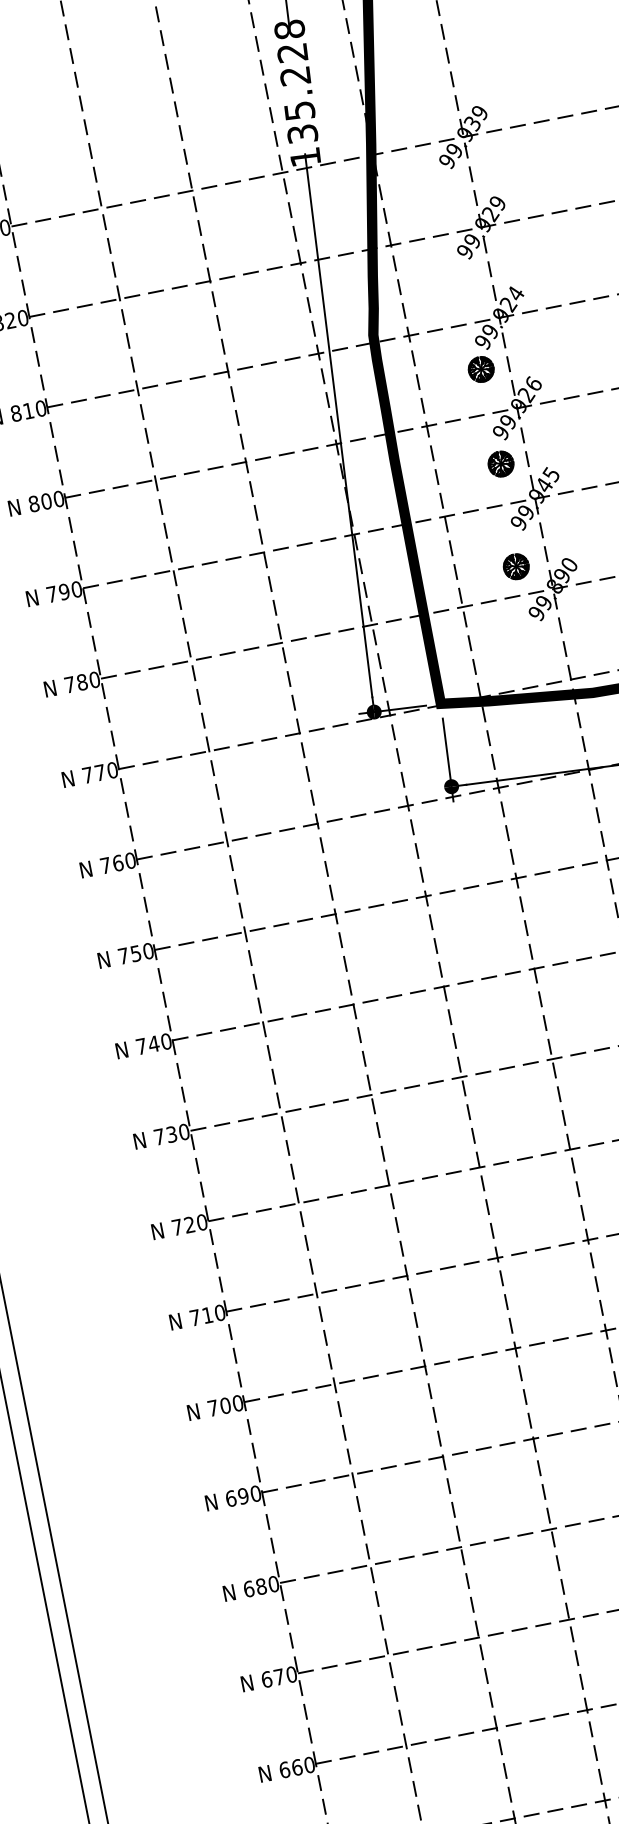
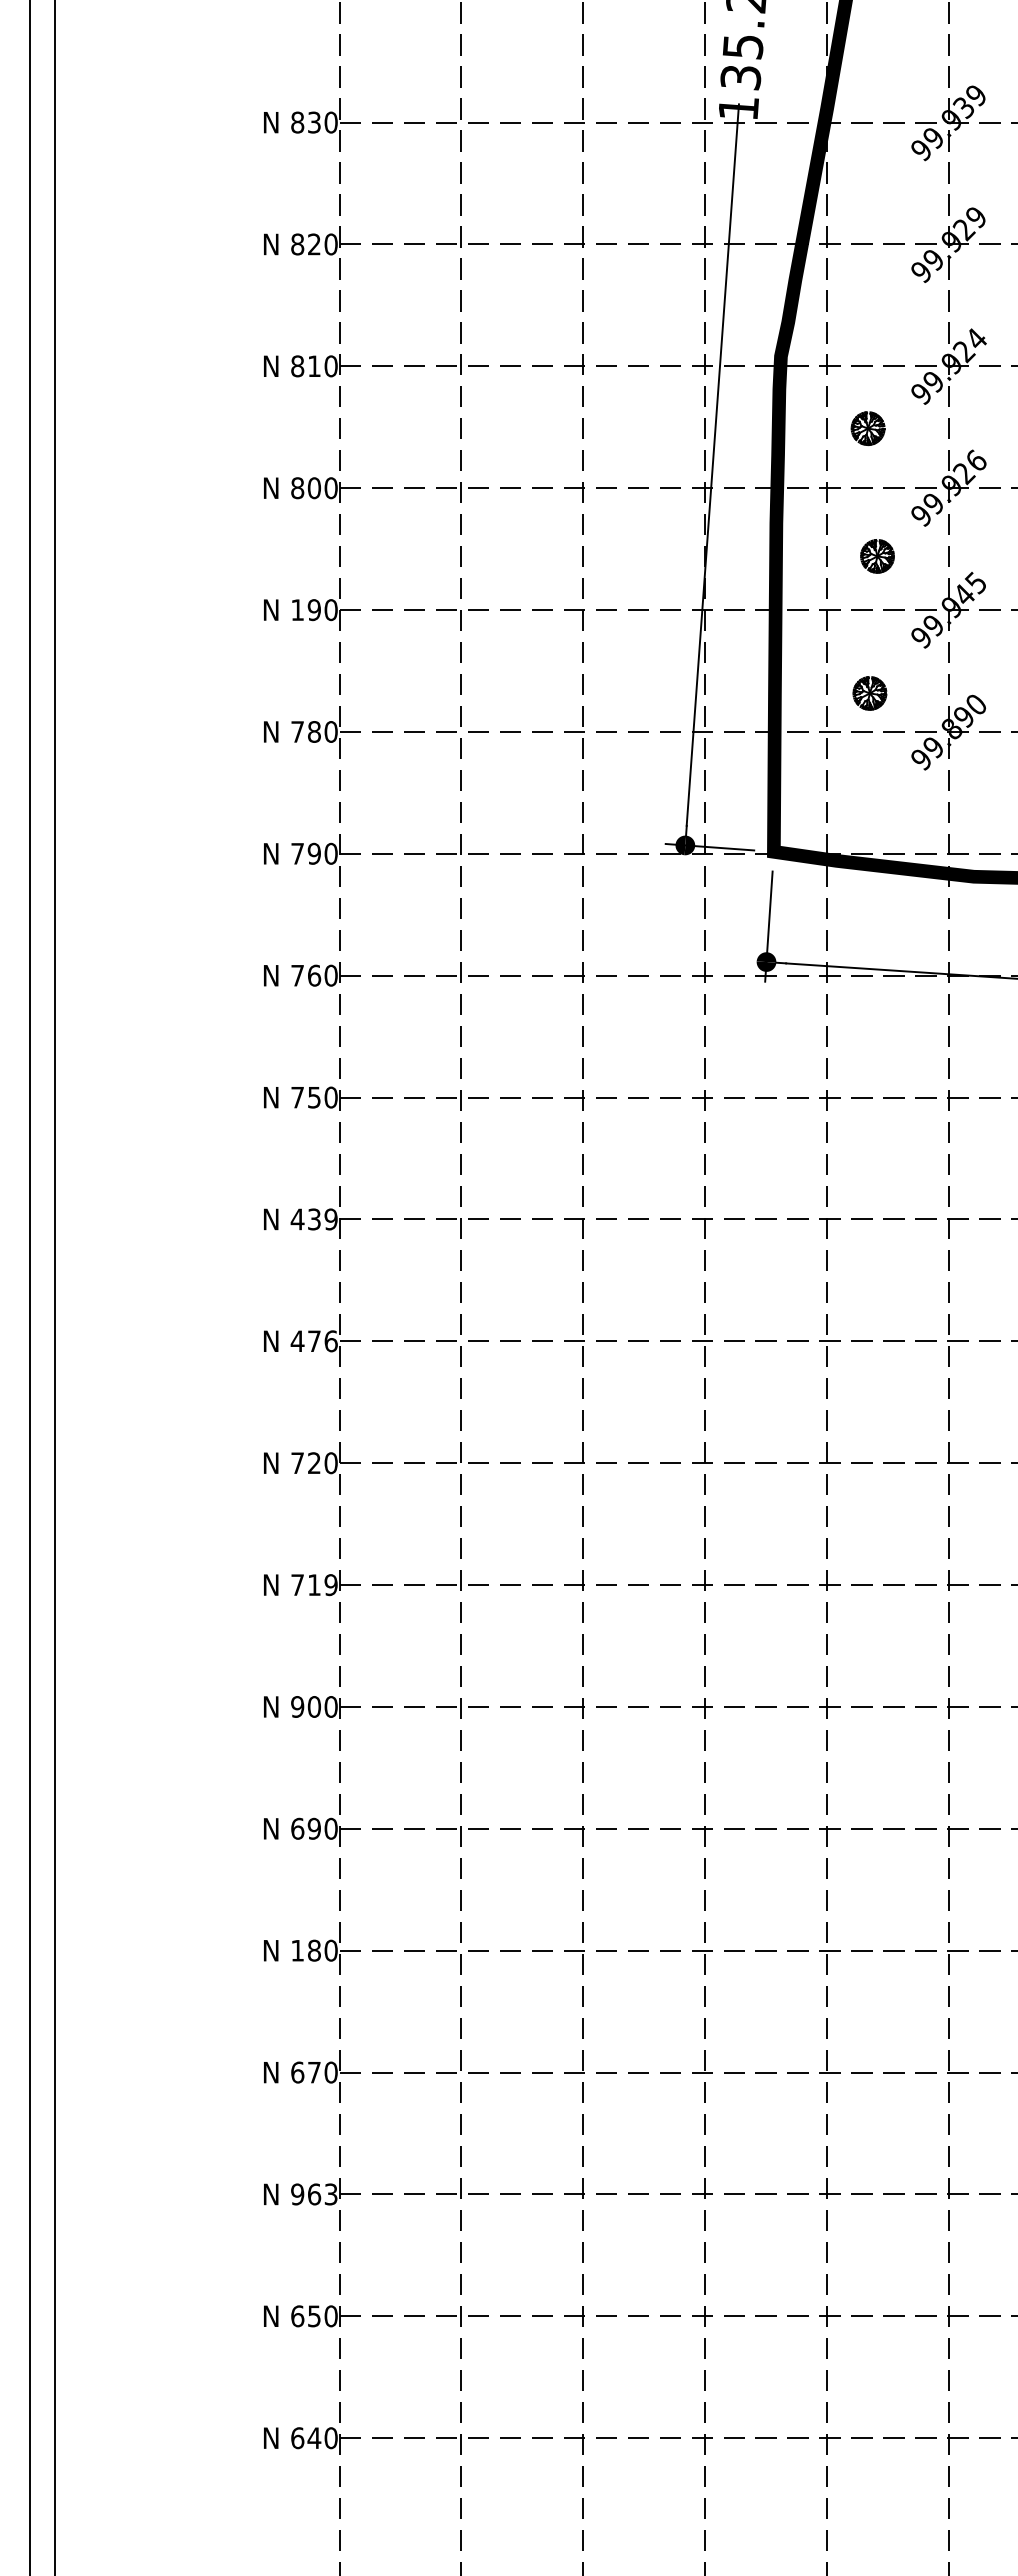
part: (480, 369) -> (867, 428), moved
part: (501, 464) -> (877, 556), moved
part: (516, 566) -> (869, 693), moved
text: (51, 593) -> (297, 609), 790 -> 190
text: (99, 772) -> (313, 853), 770 -> 790
text: (153, 1044) -> (313, 1219), 740 -> 439
text: (171, 1134) -> (313, 1341), 730 -> 476
text: (219, 1313) -> (330, 1585), 710 -> 719
text: (212, 1407) -> (297, 1706), 700 -> 900
text: (248, 1589) -> (297, 1950), 680 -> 180
text: (297, 1767) -> (314, 2194), 660 -> 963

